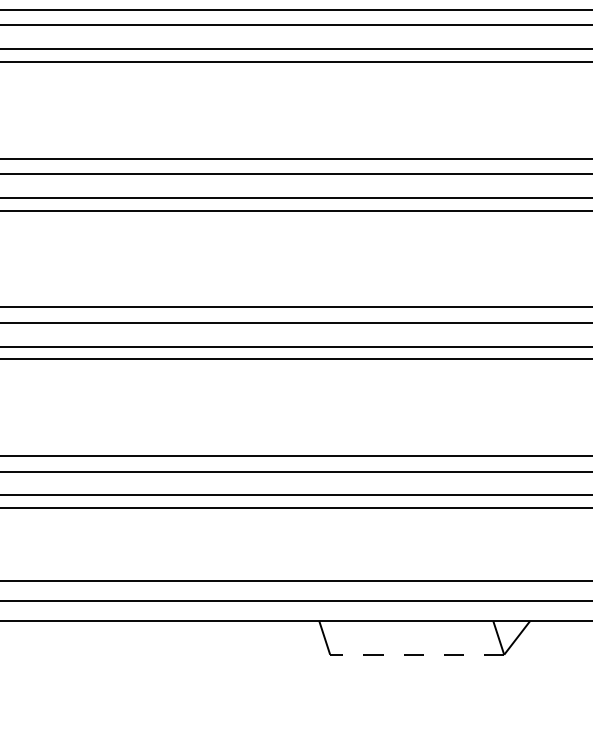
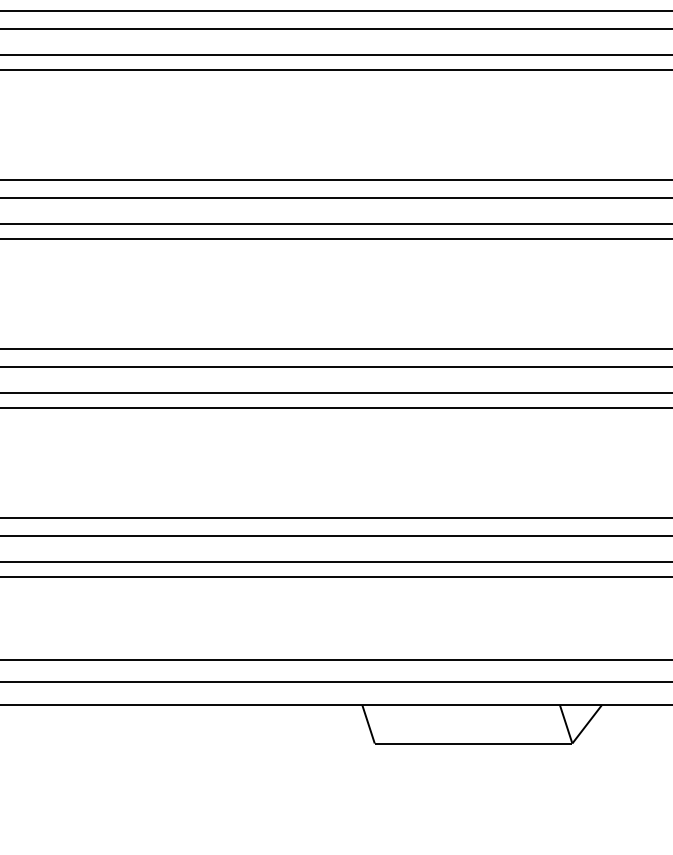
line: (416, 654) -> (472, 743), dashed -> solid

